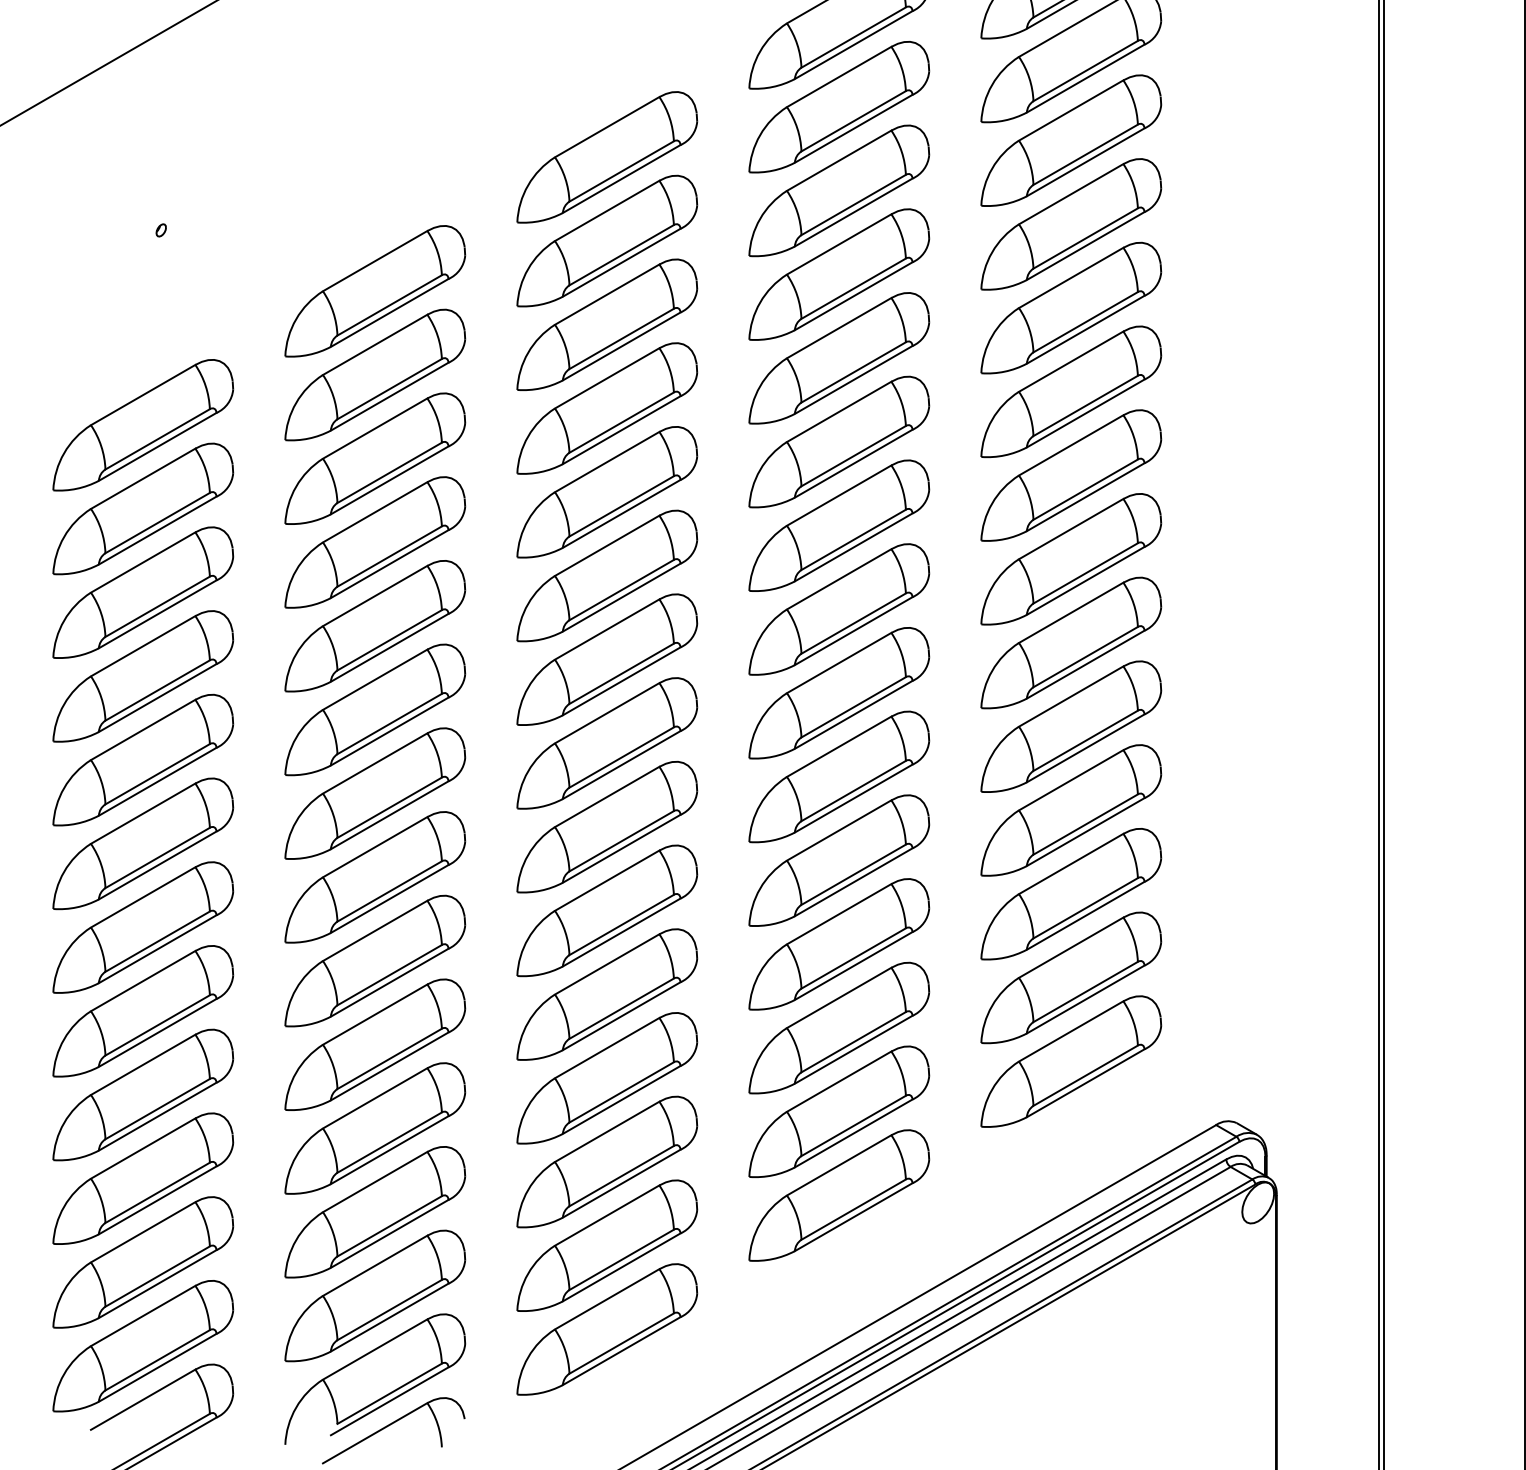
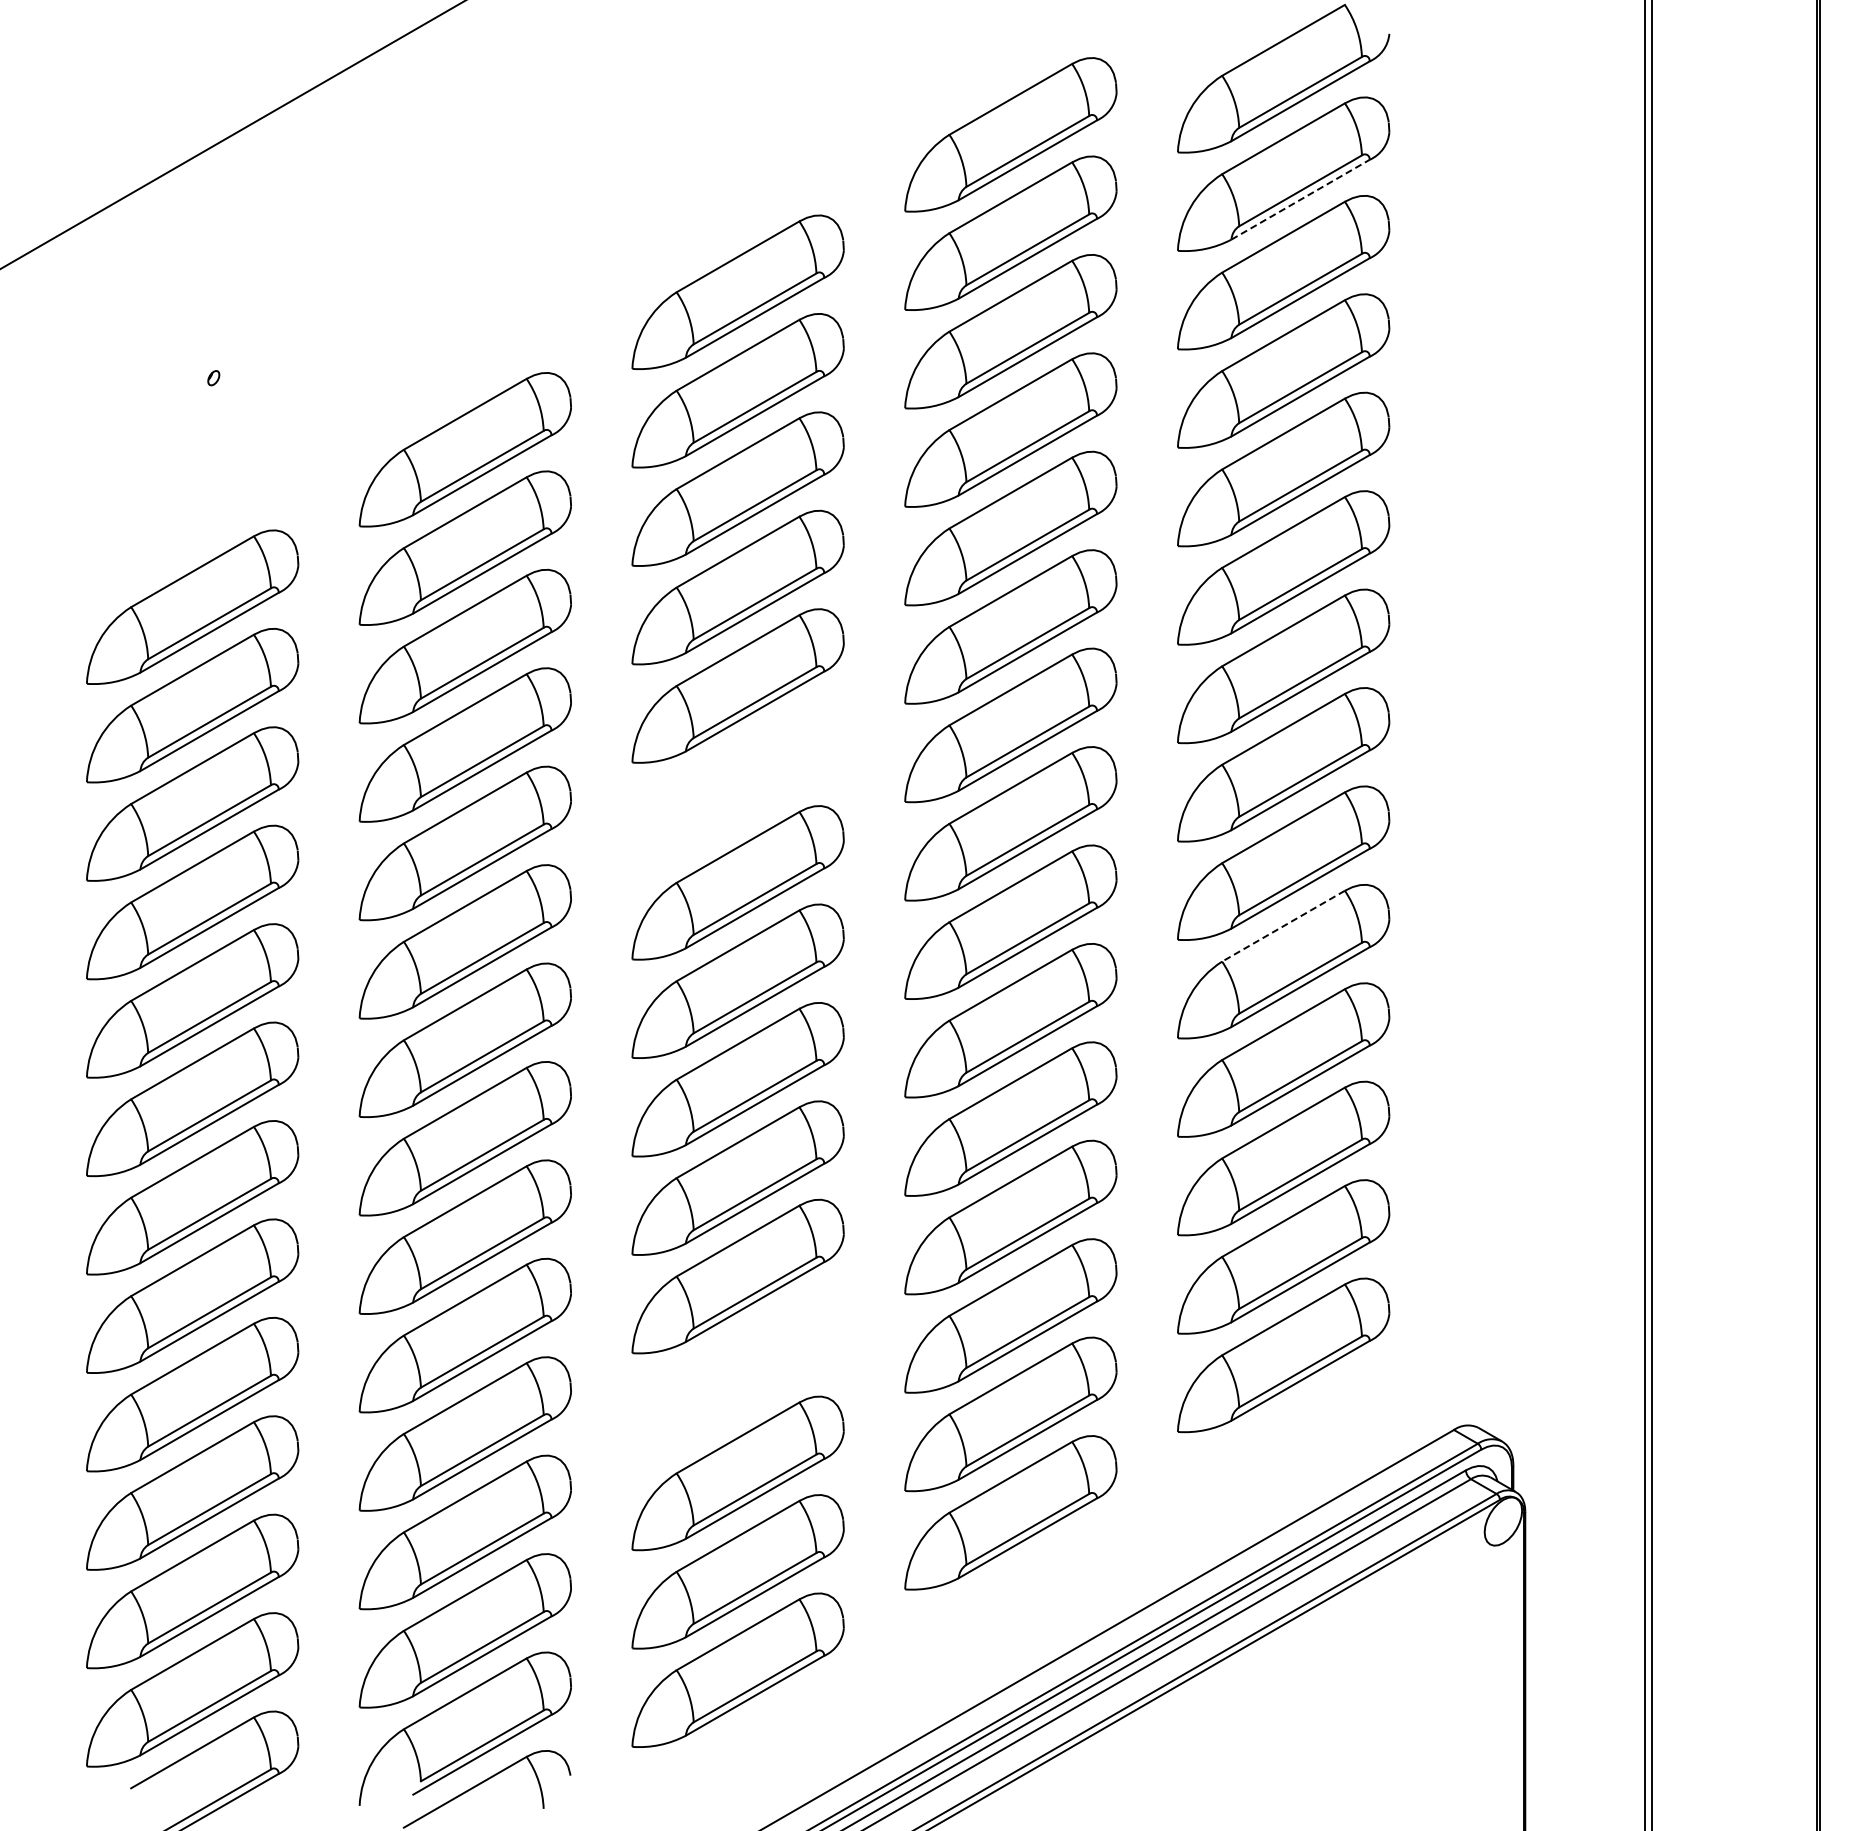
line: (1085, 78) -> (1300, 199), solid -> dashed
part: (606, 576) -> (737, 784), removed
line: (1071, 696) -> (1283, 926), solid -> dashed
part: (606, 1077) -> (737, 1374), removed

